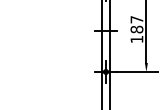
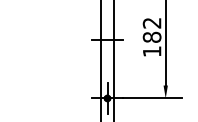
text: (136, 19) -> (151, 22), 187 -> 182

